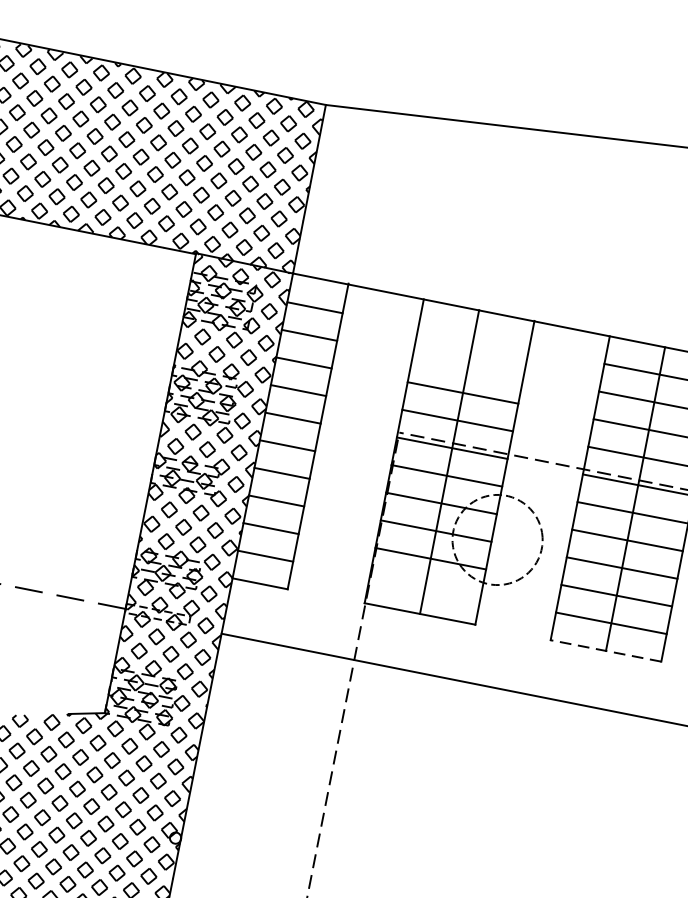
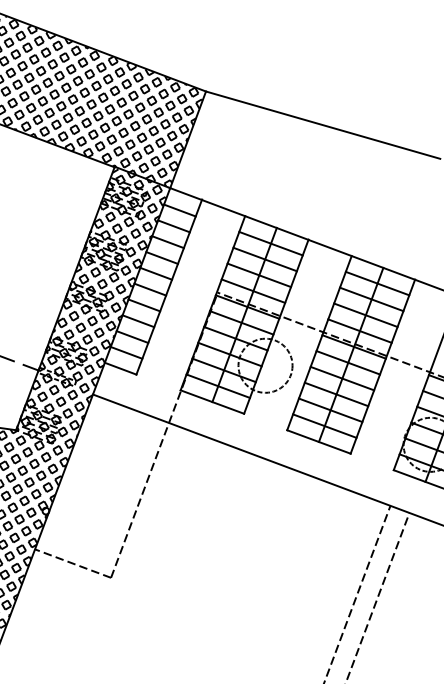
line: (472, 337) -> (270, 243), added
line: (467, 365) -> (264, 259), added
line: (425, 585) -> (218, 385), added
line: (605, 650) -> (318, 441), dashed -> solid

